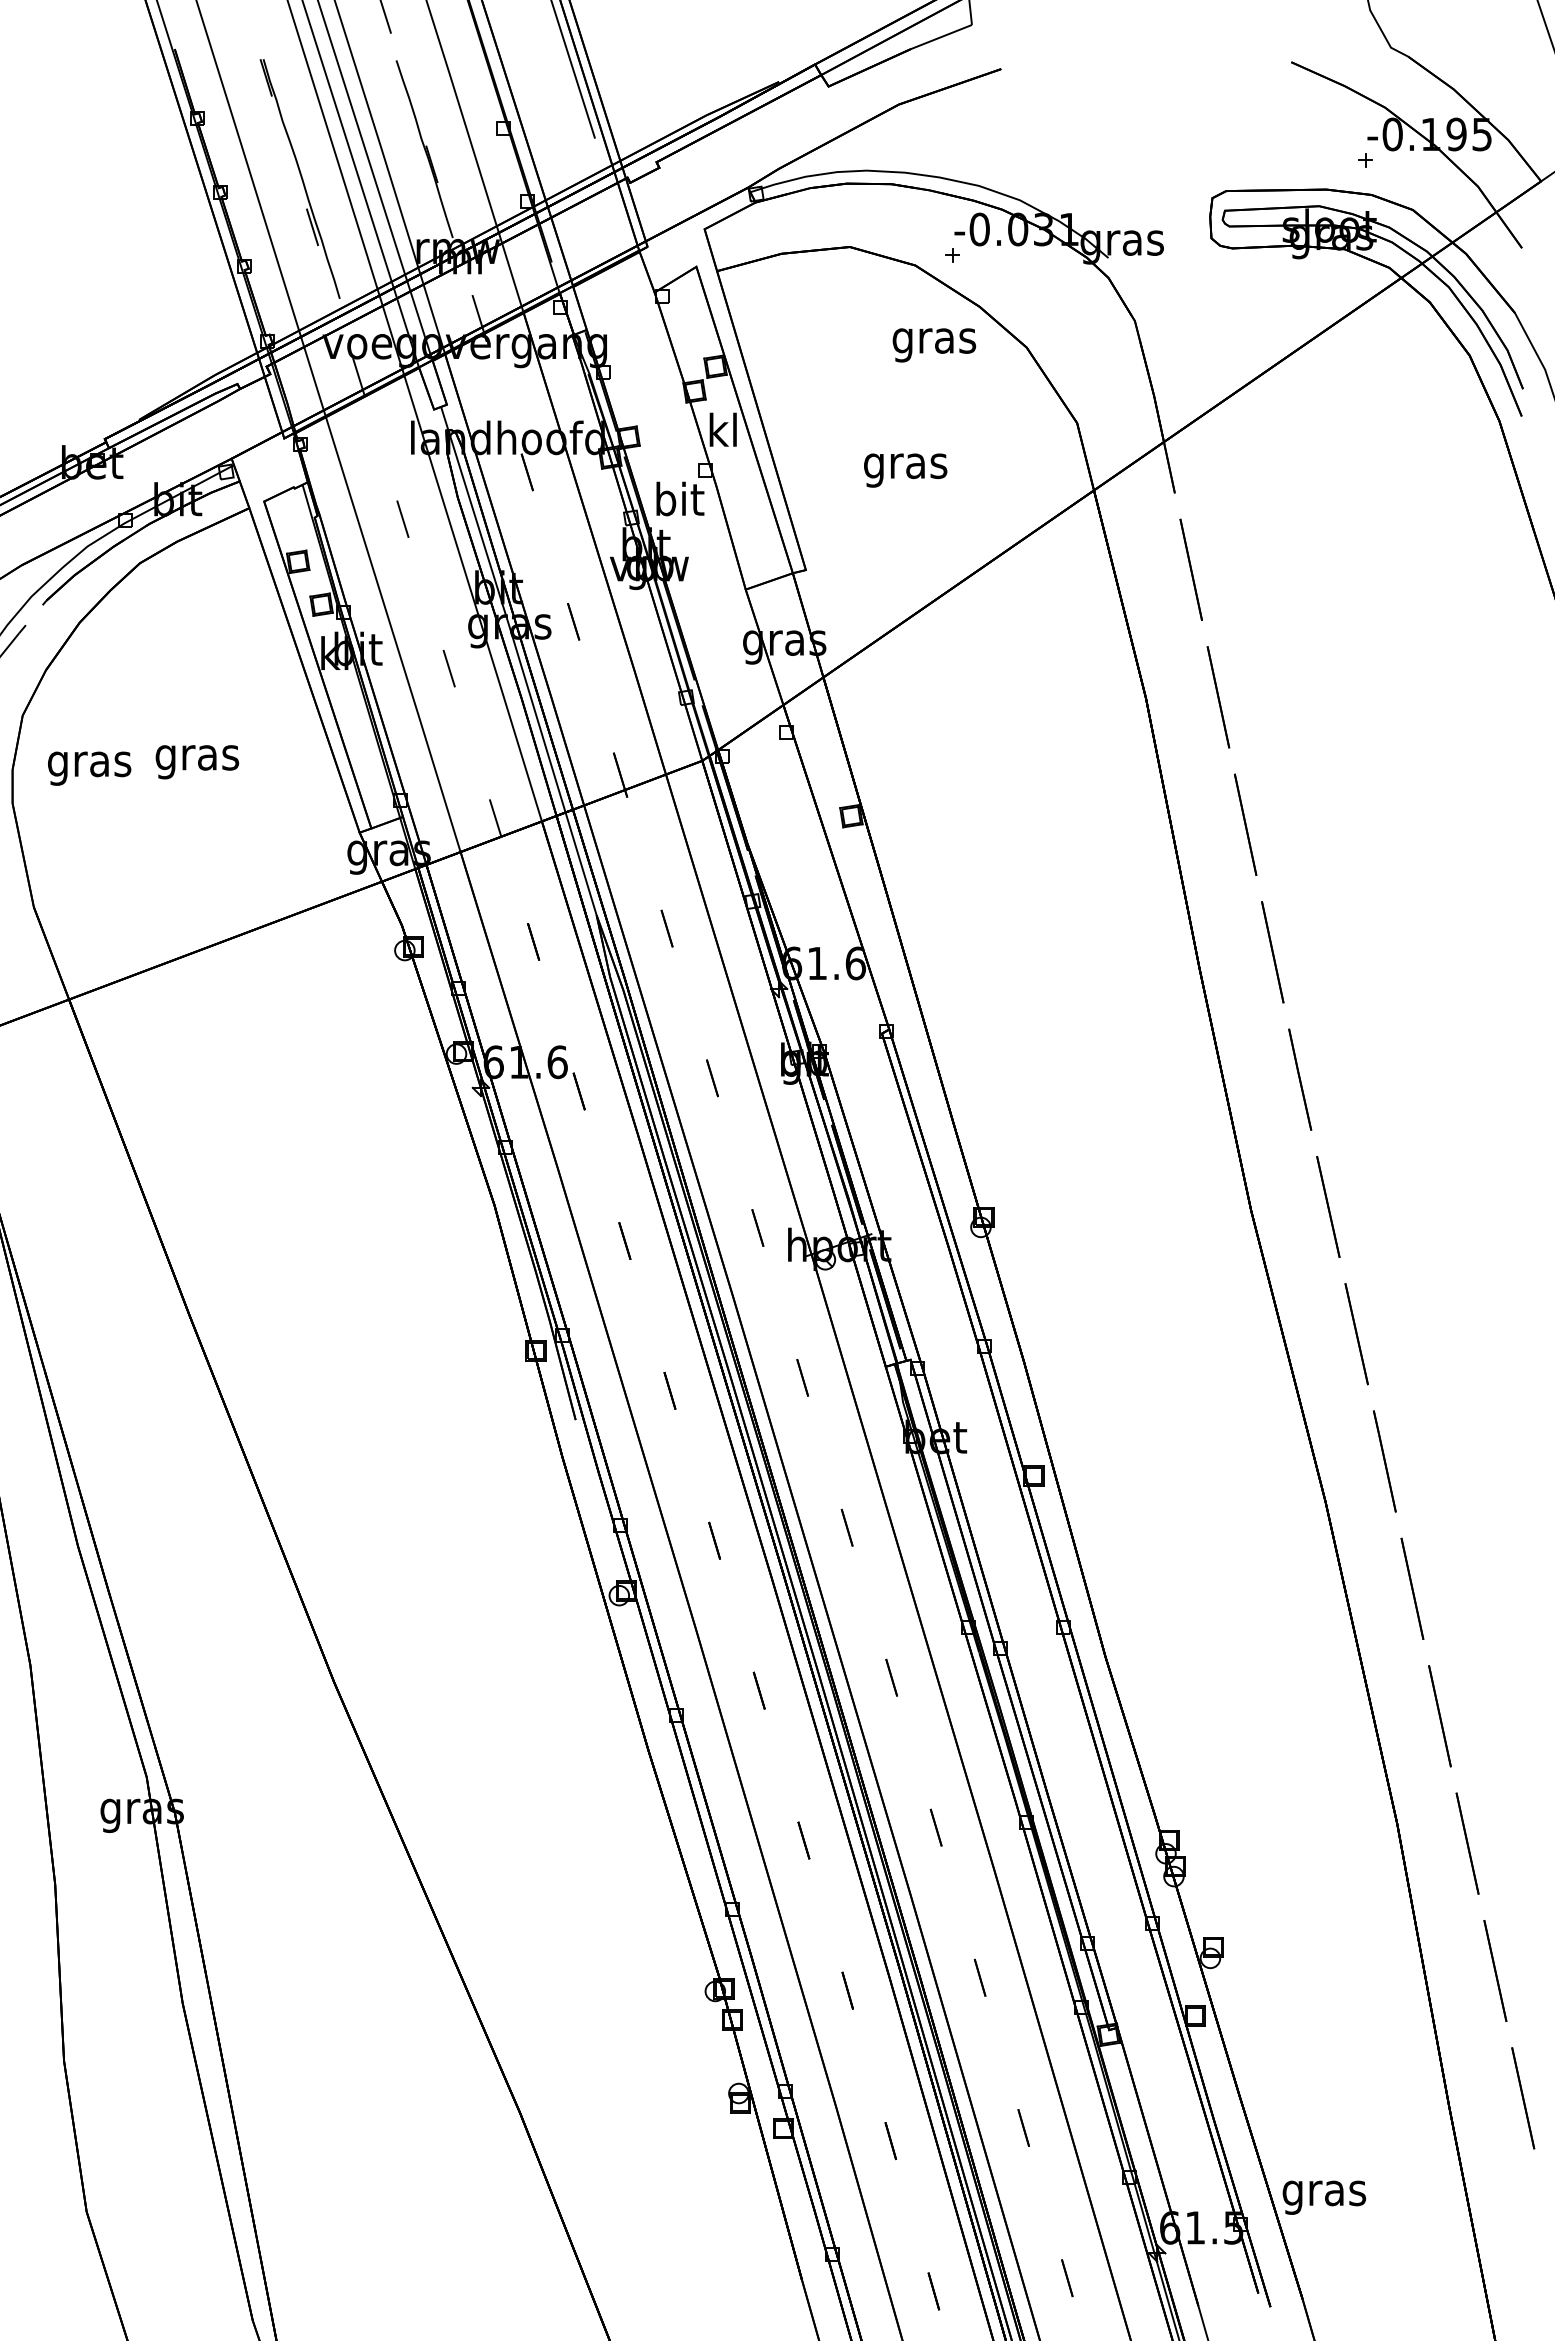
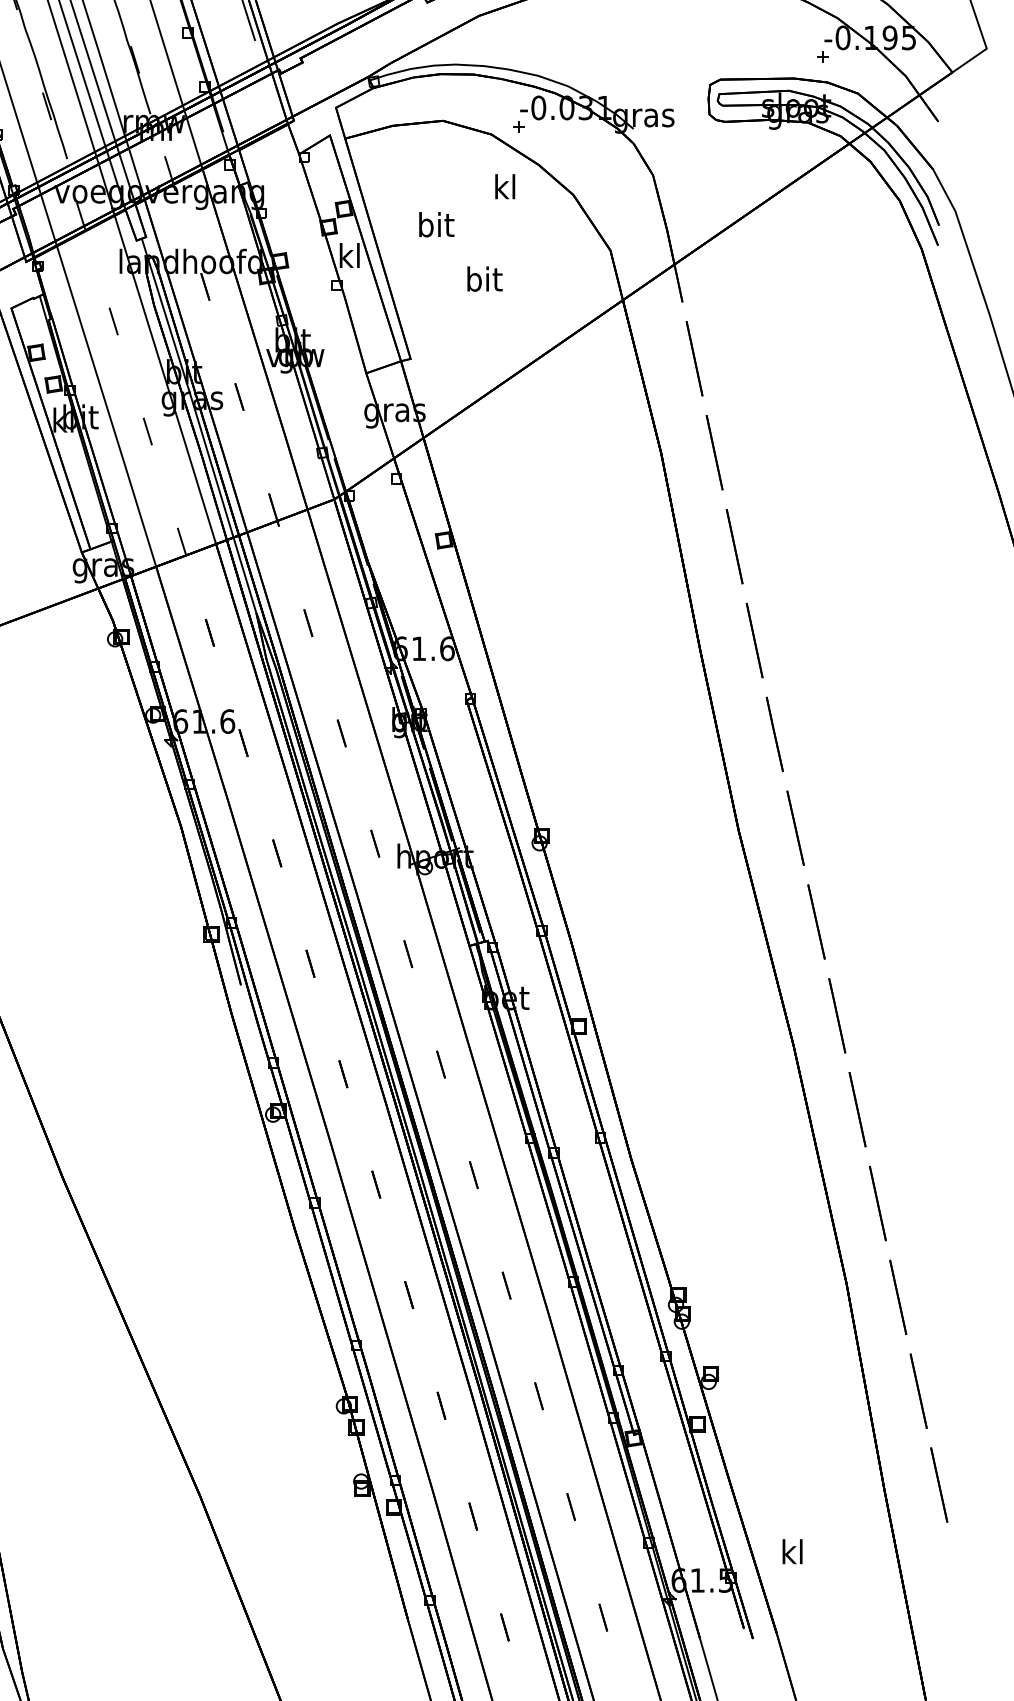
text: (934, 340) -> (505, 189), gras -> kl
text: (905, 465) -> (484, 281), gras -> bit
text: (680, 498) -> (436, 224), moved
text: (1324, 2192) -> (792, 1554), gras -> kl

